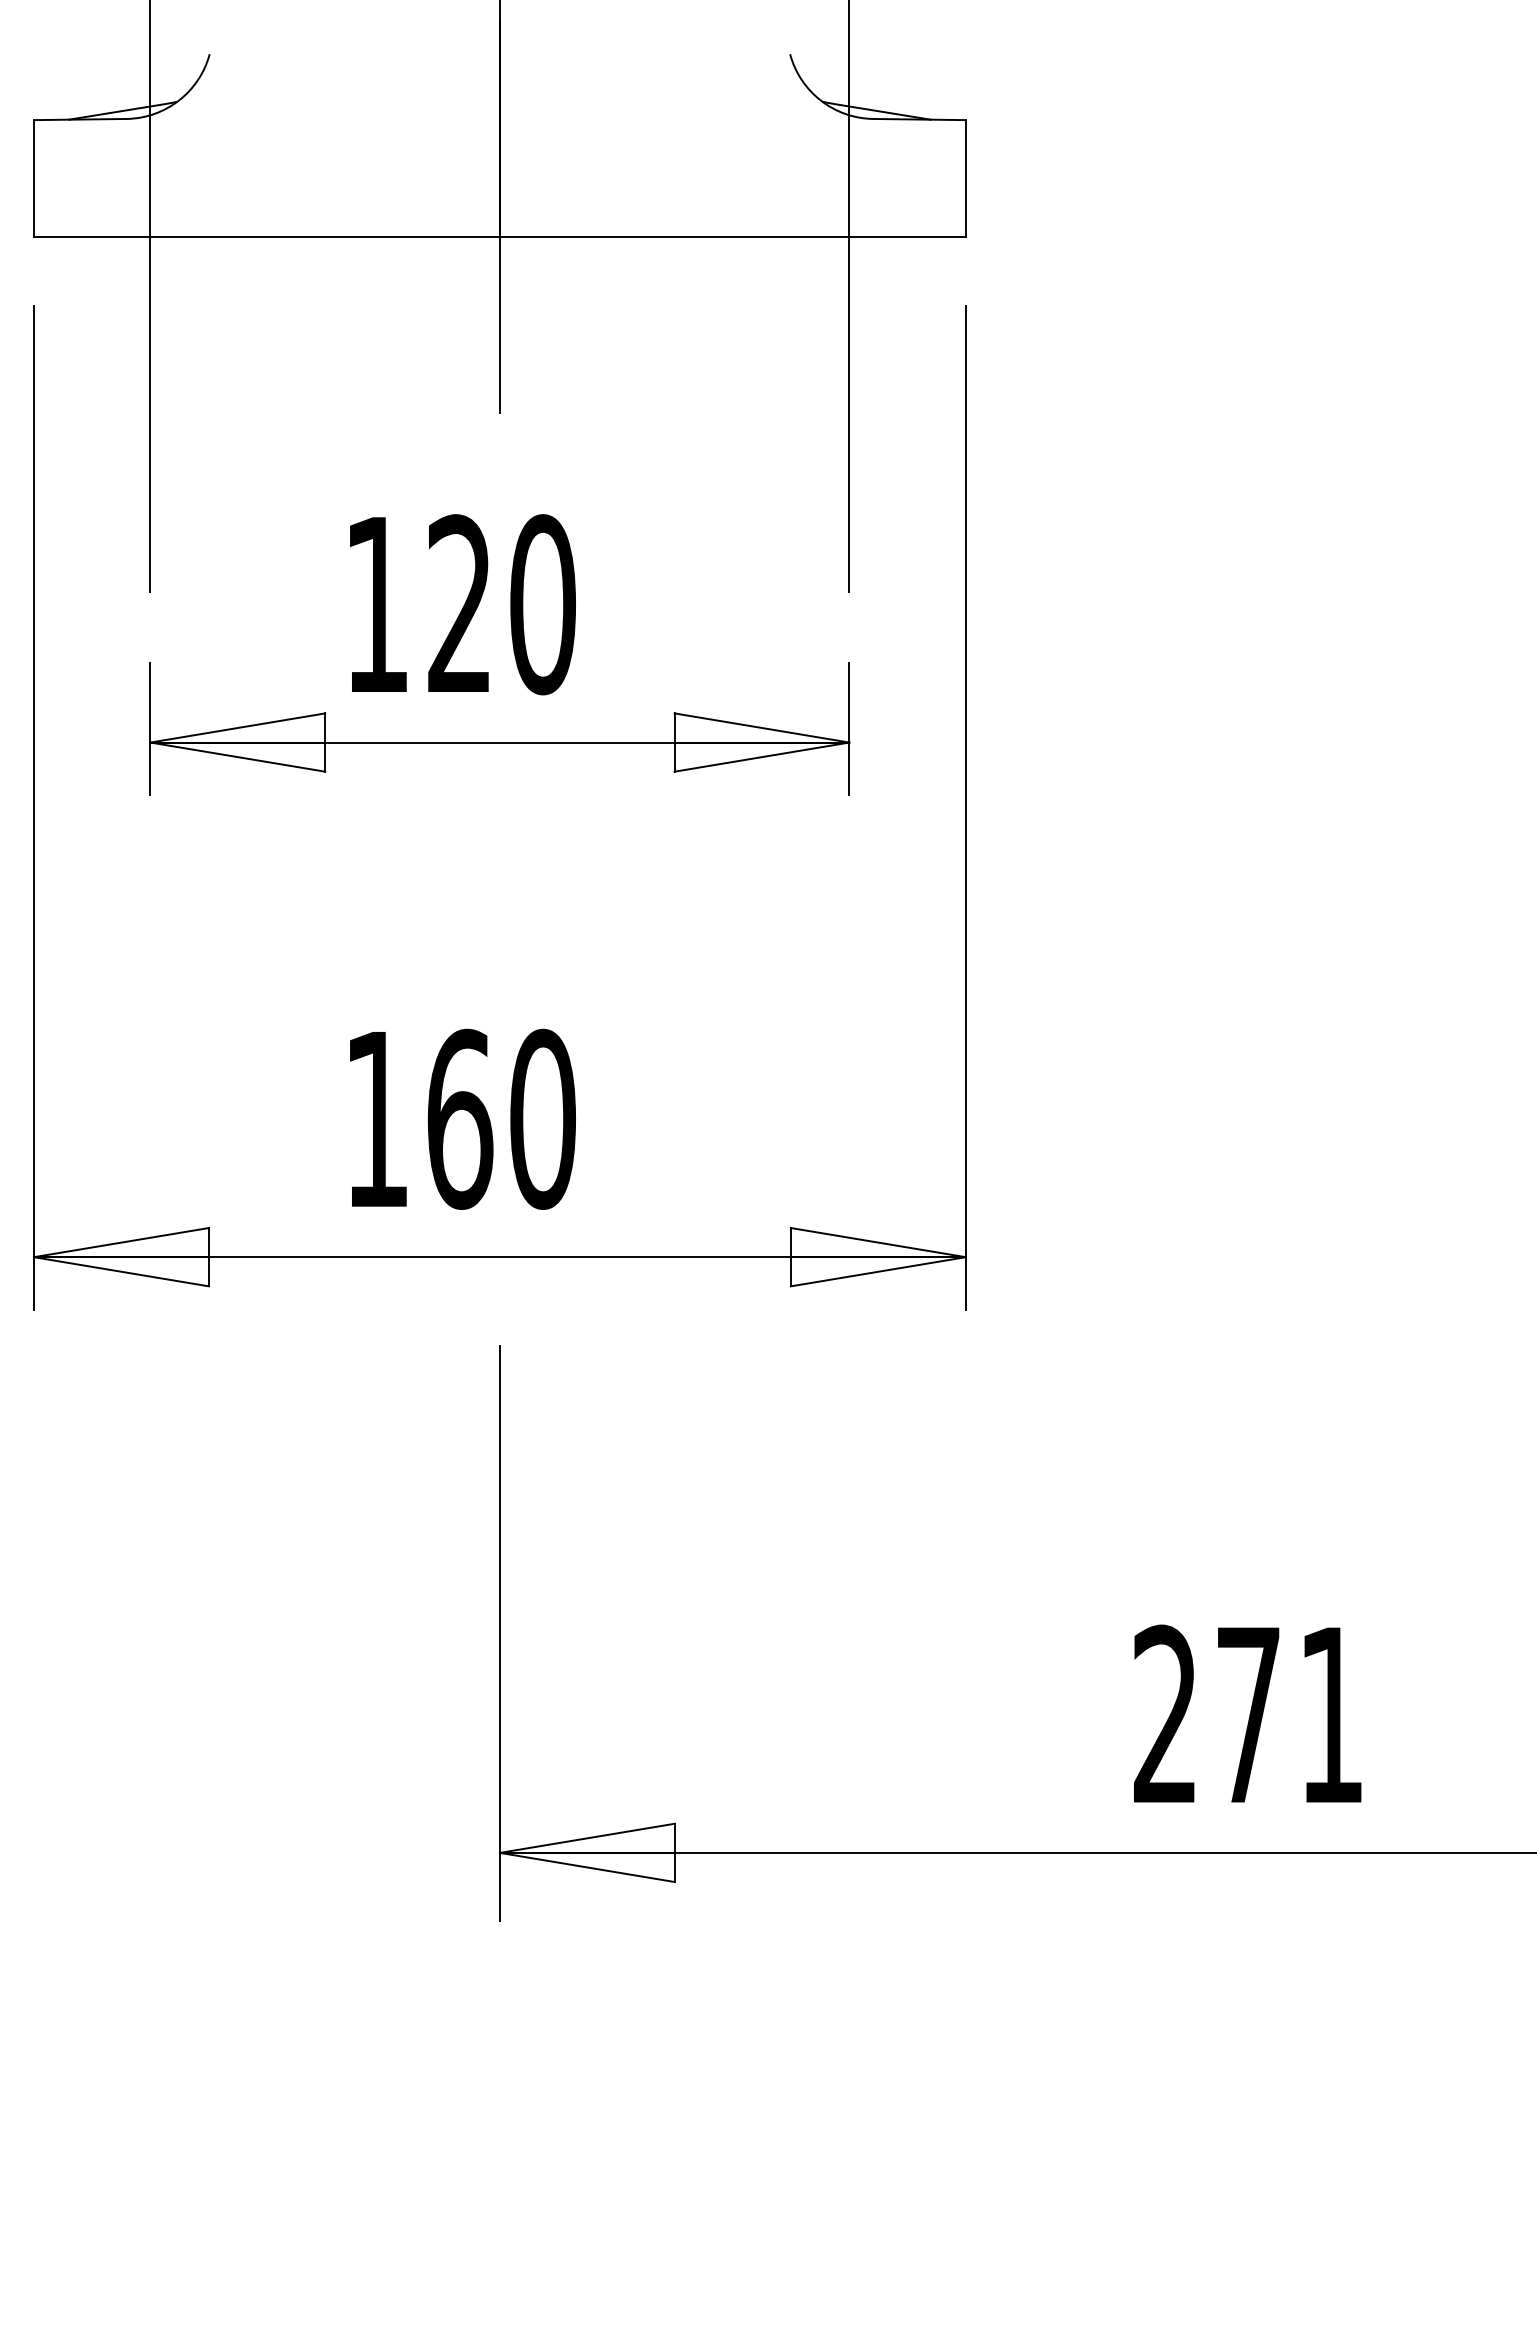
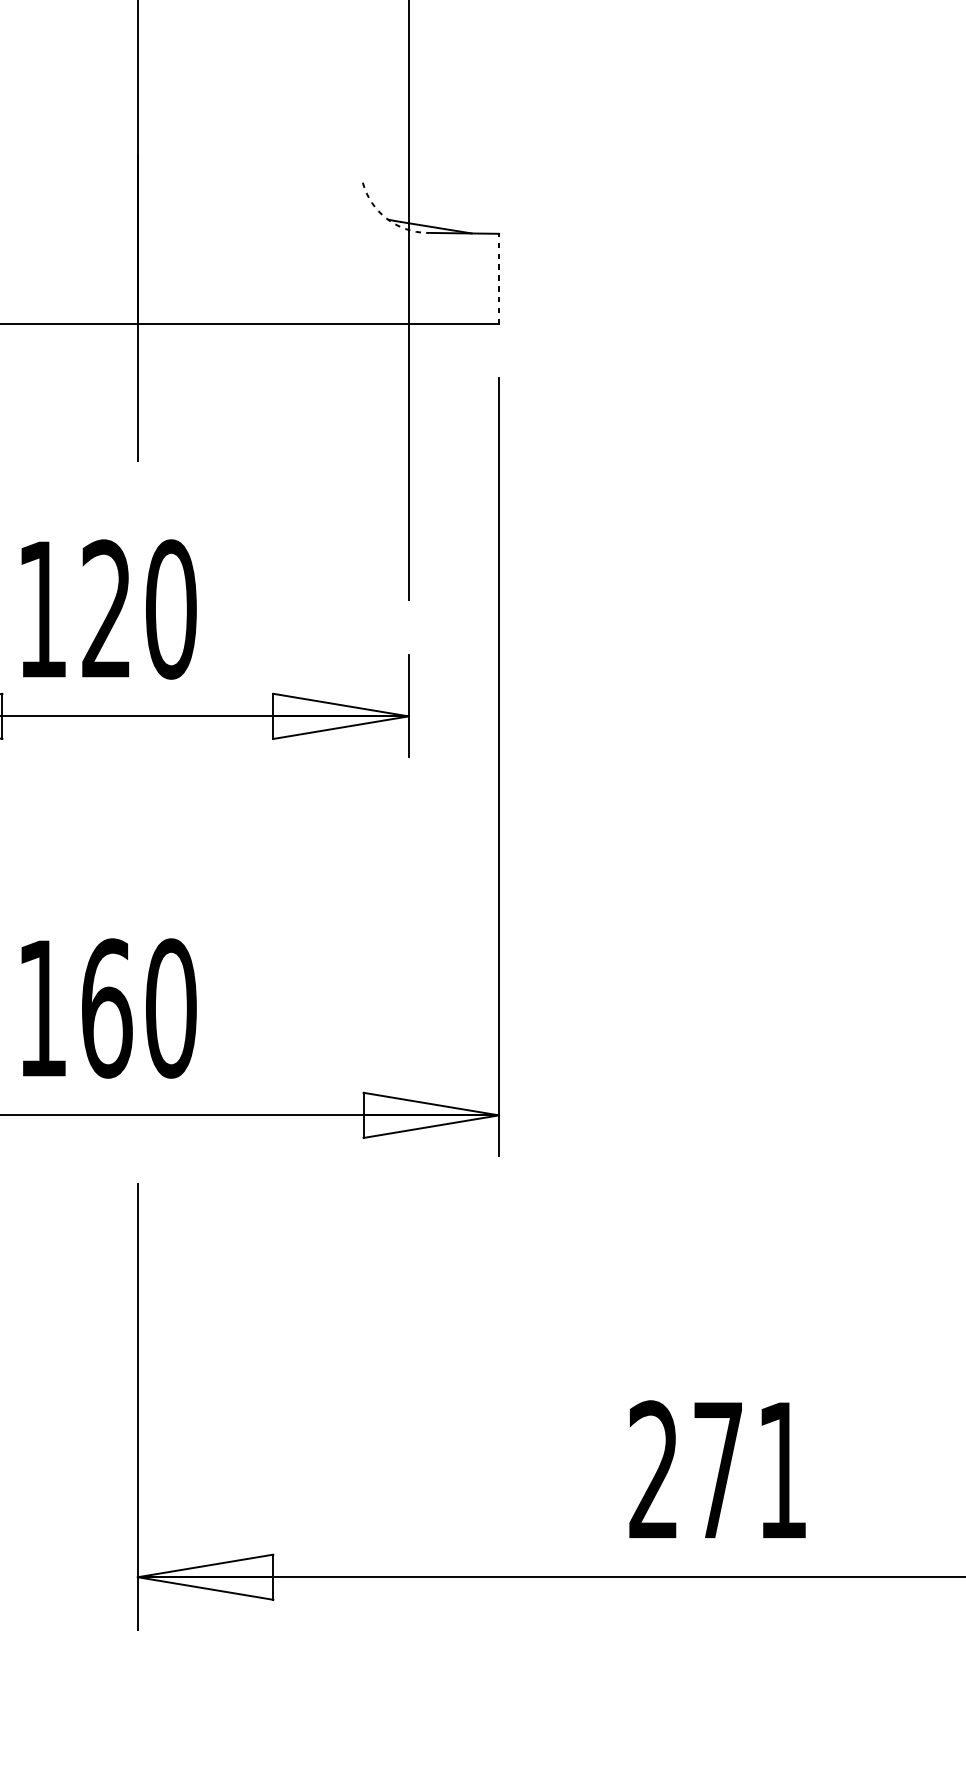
arc: (820, 100) -> (386, 218), solid -> dashed
line: (965, 177) -> (498, 278), solid -> dashed

